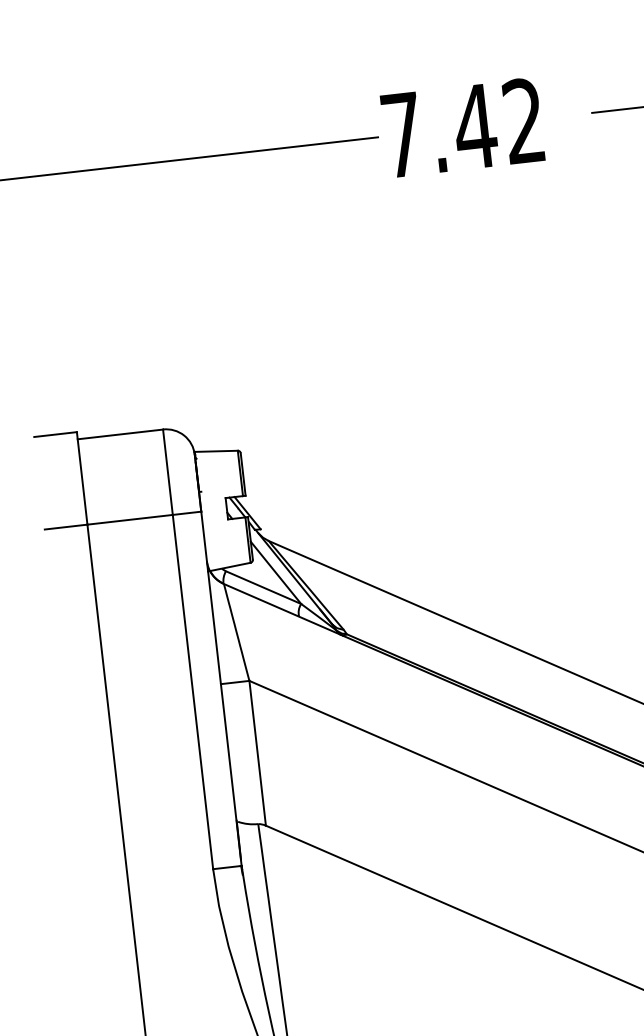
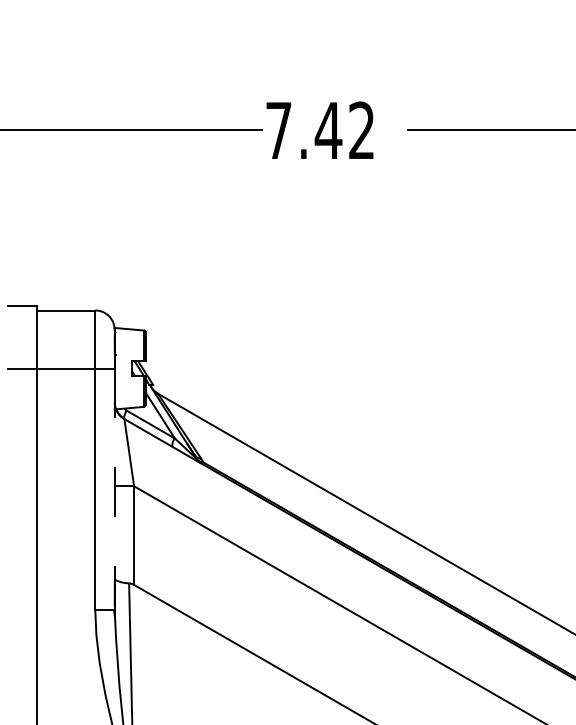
line: (221, 688) -> (114, 489), solid -> dashed

